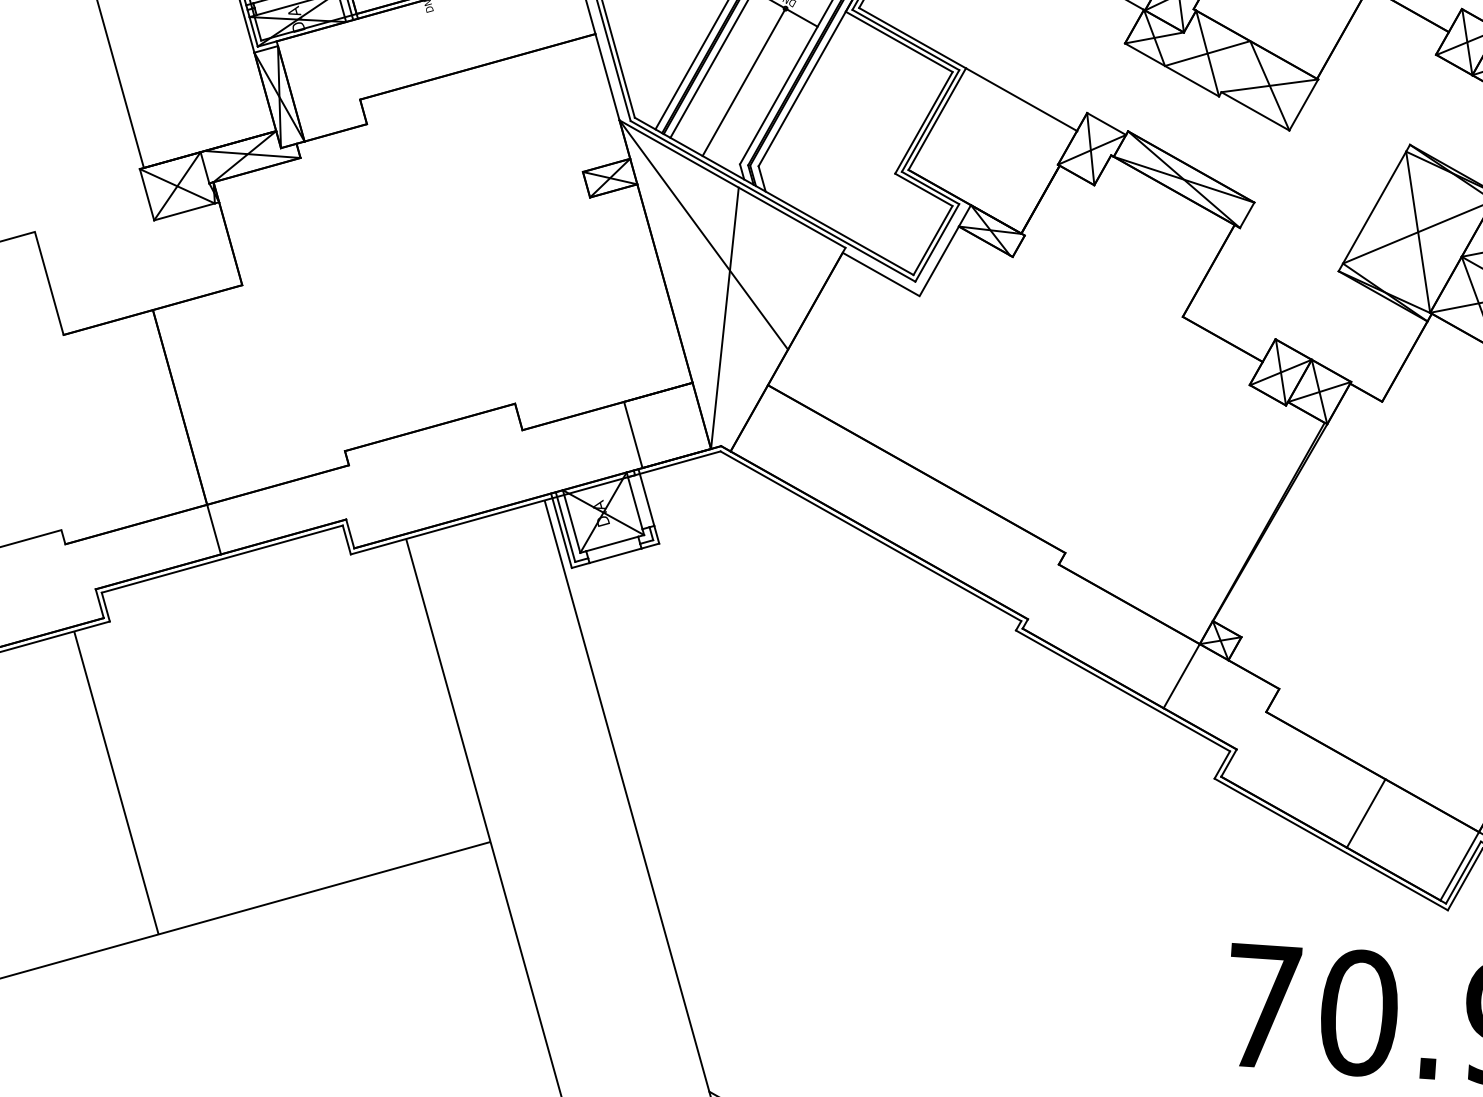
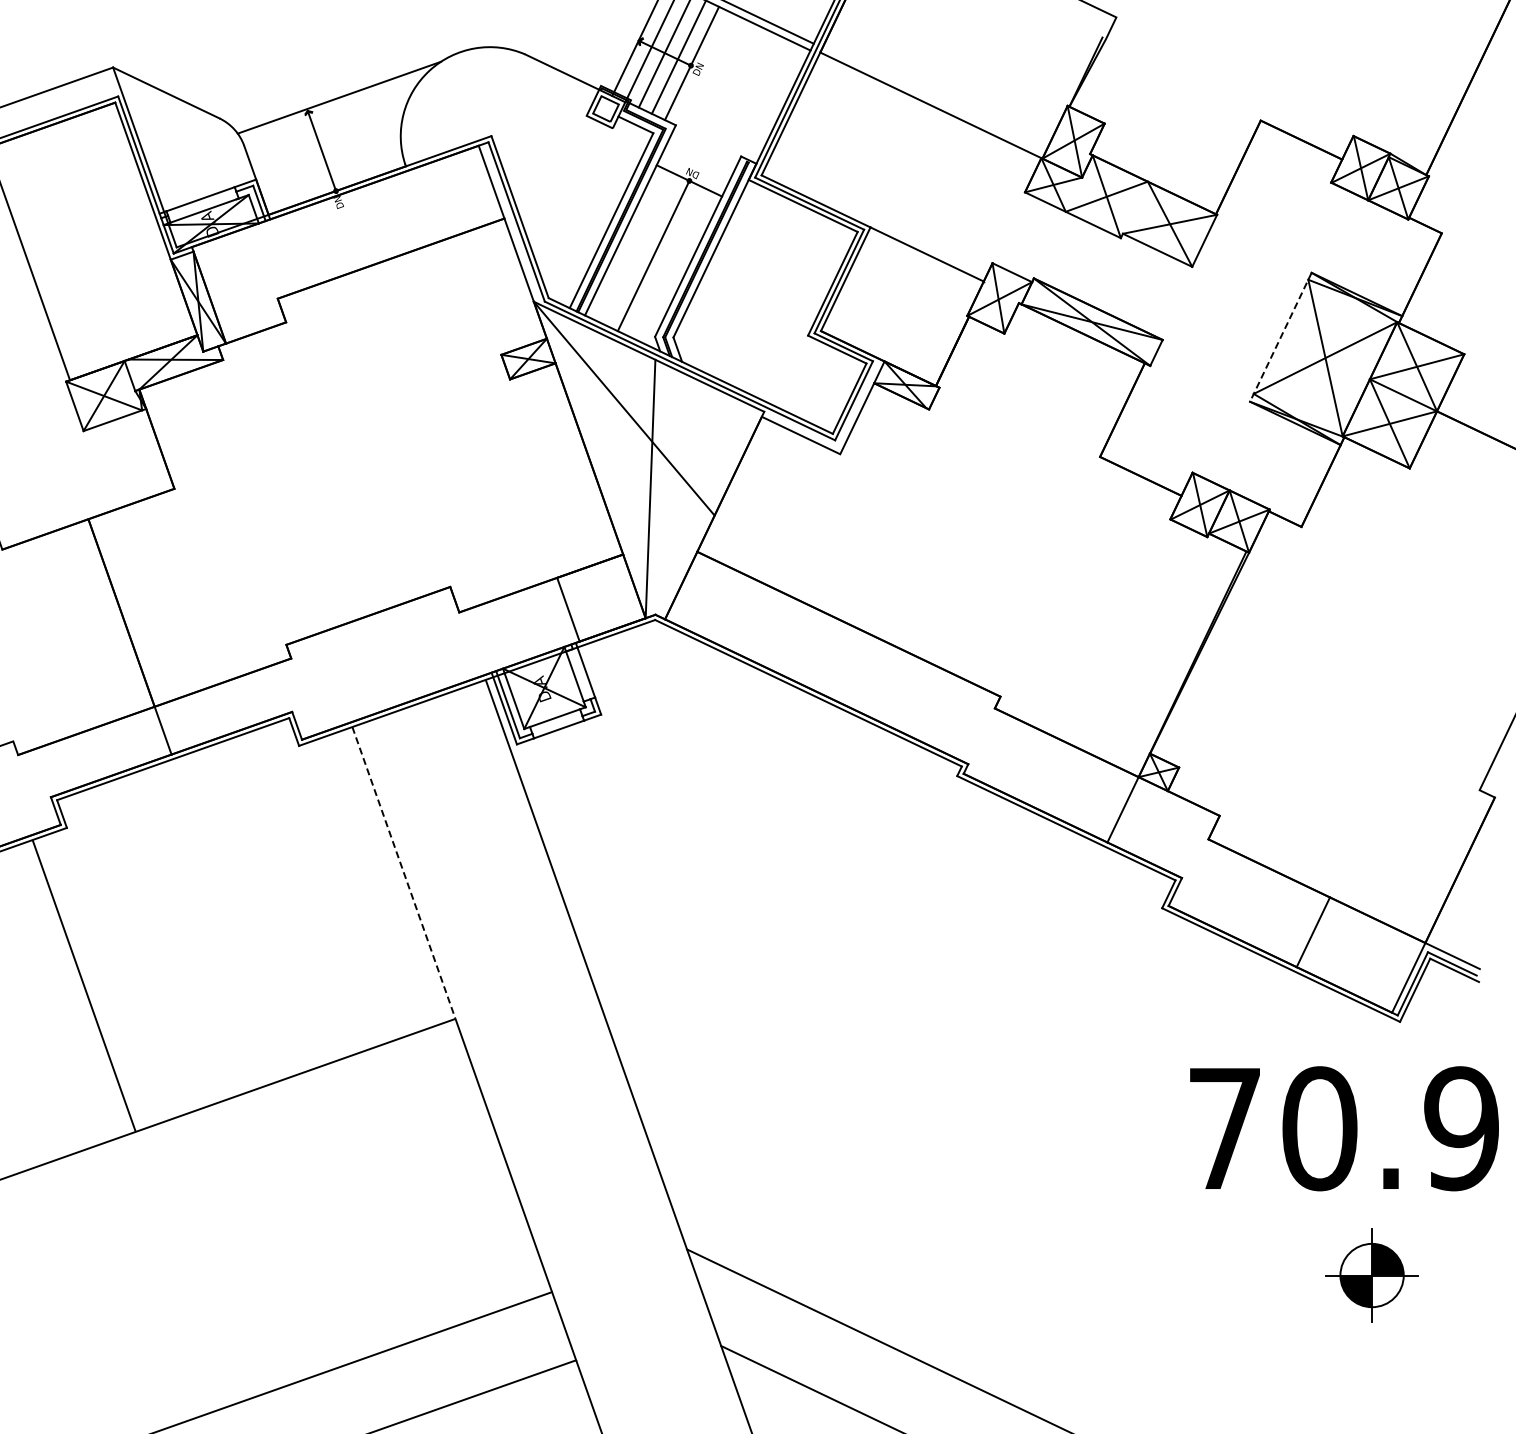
line: (1373, 208) -> (1280, 337), solid -> dashed
line: (447, 689) -> (403, 872), solid -> dashed

